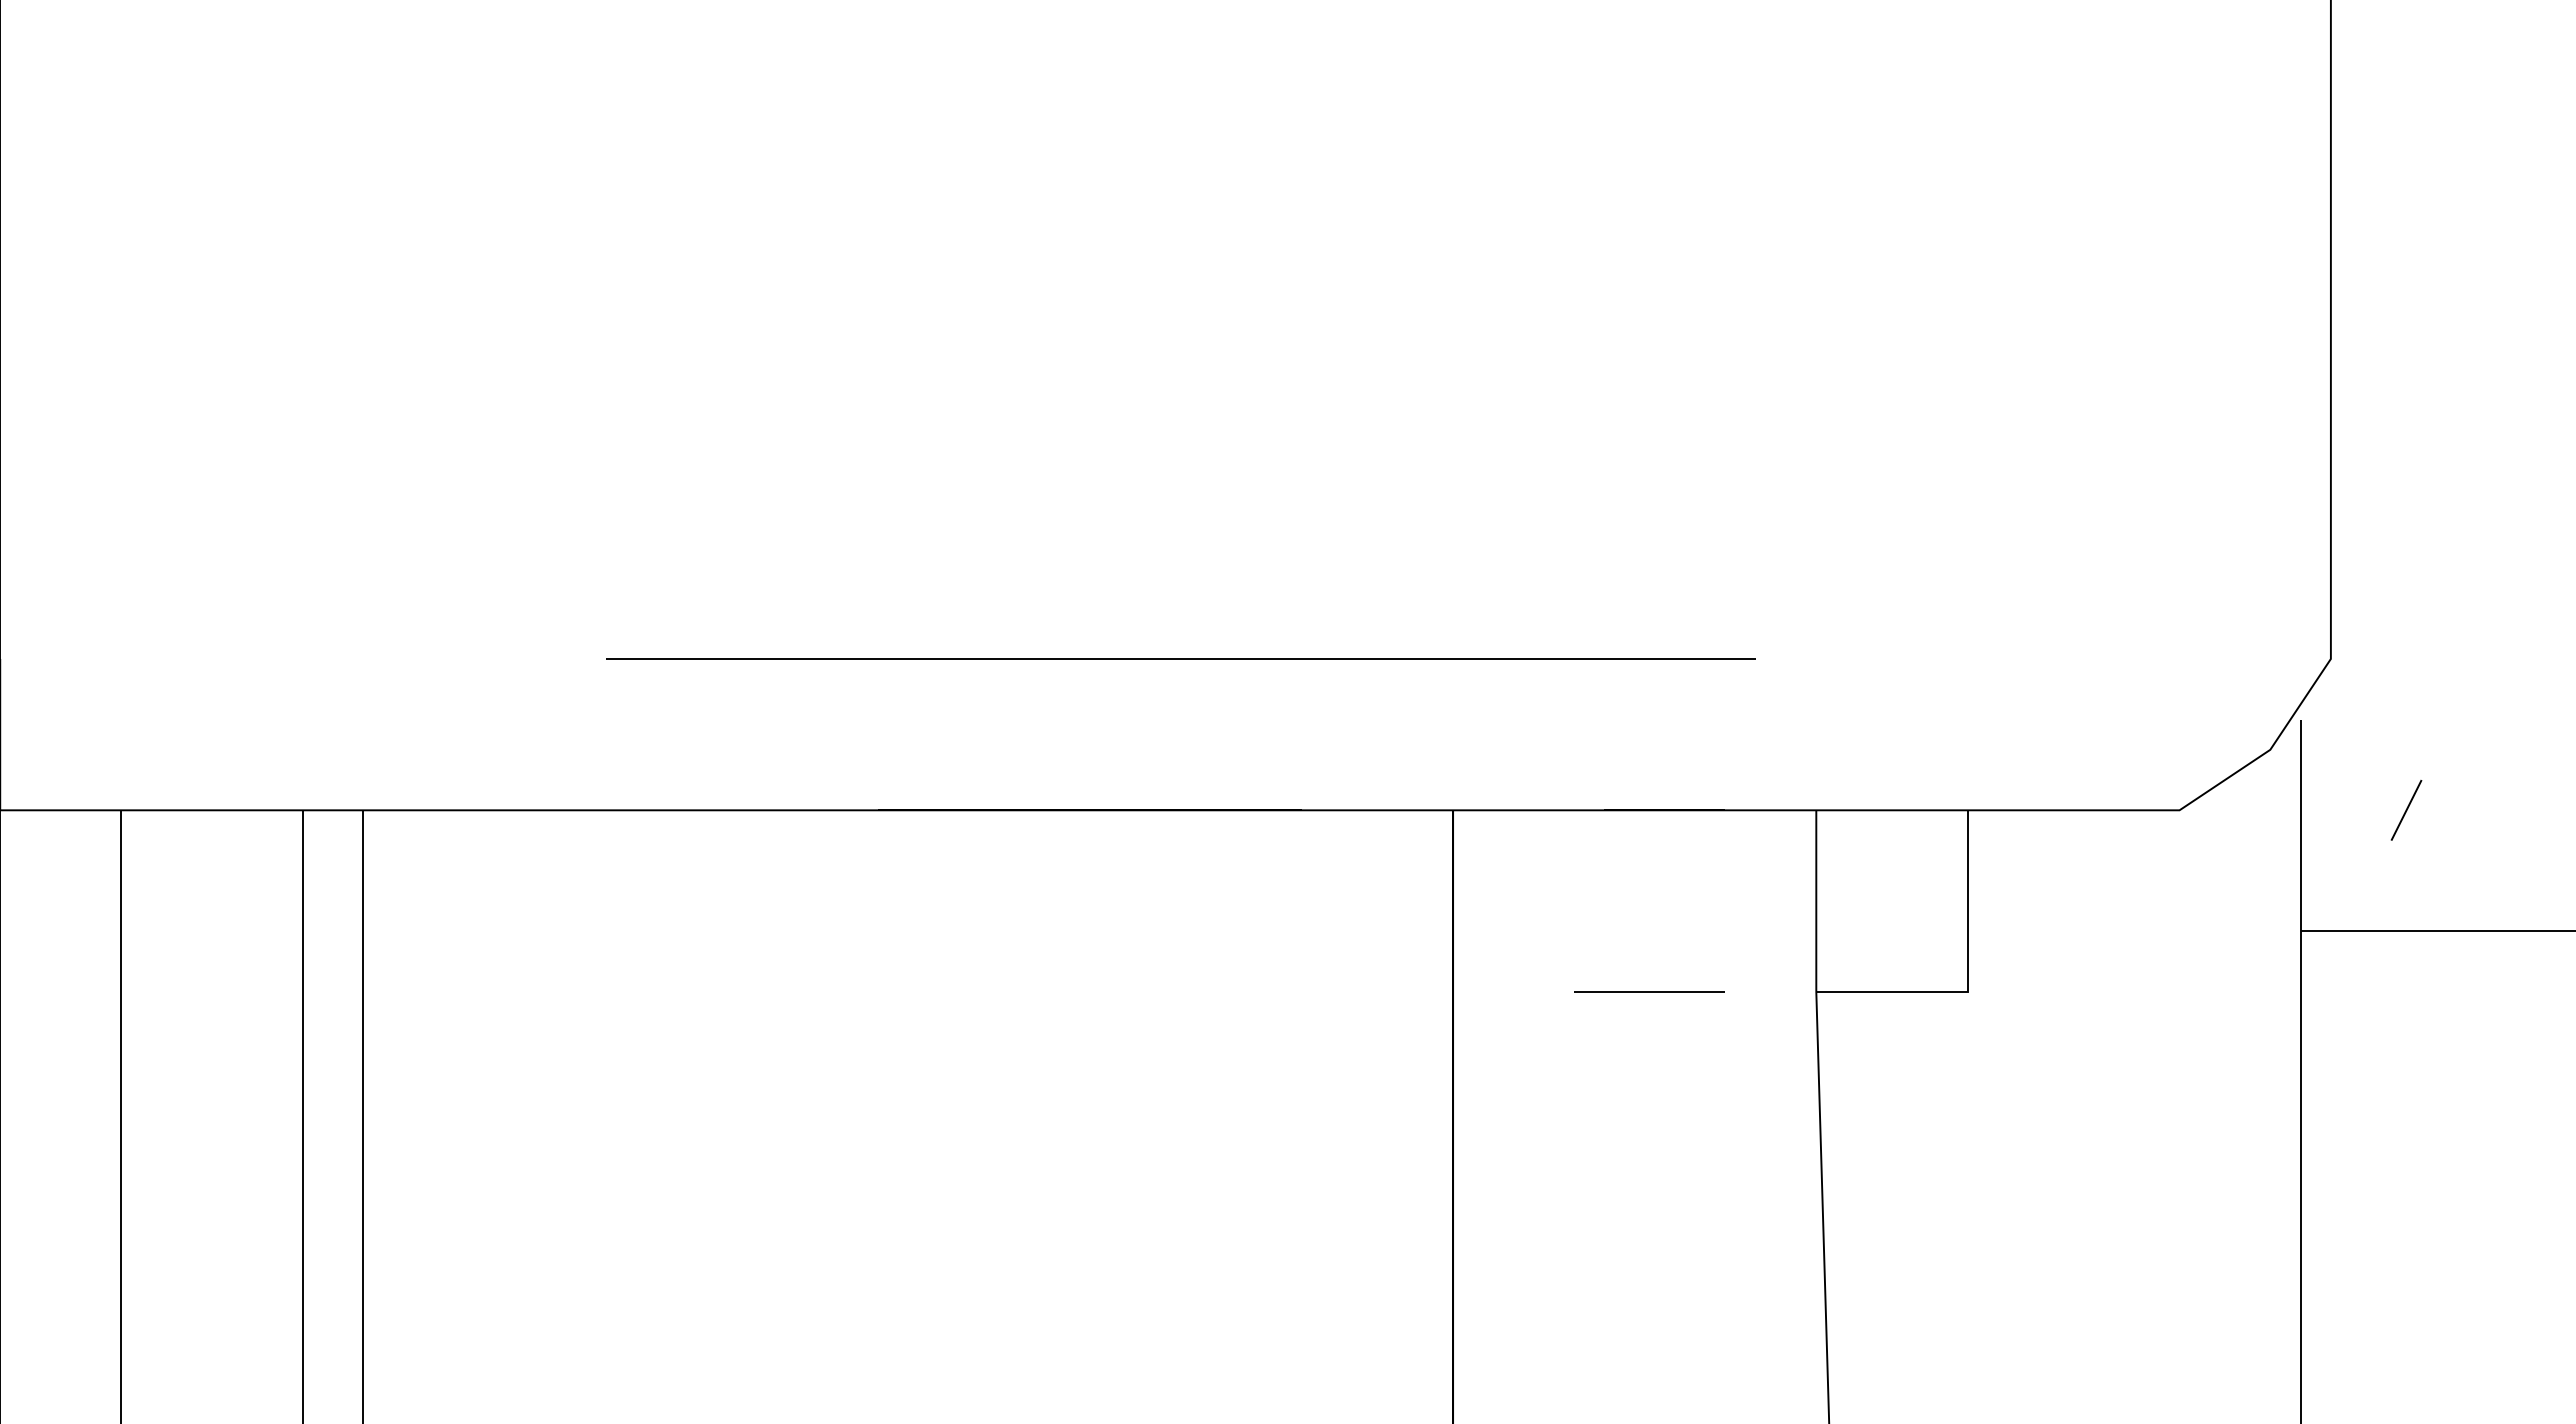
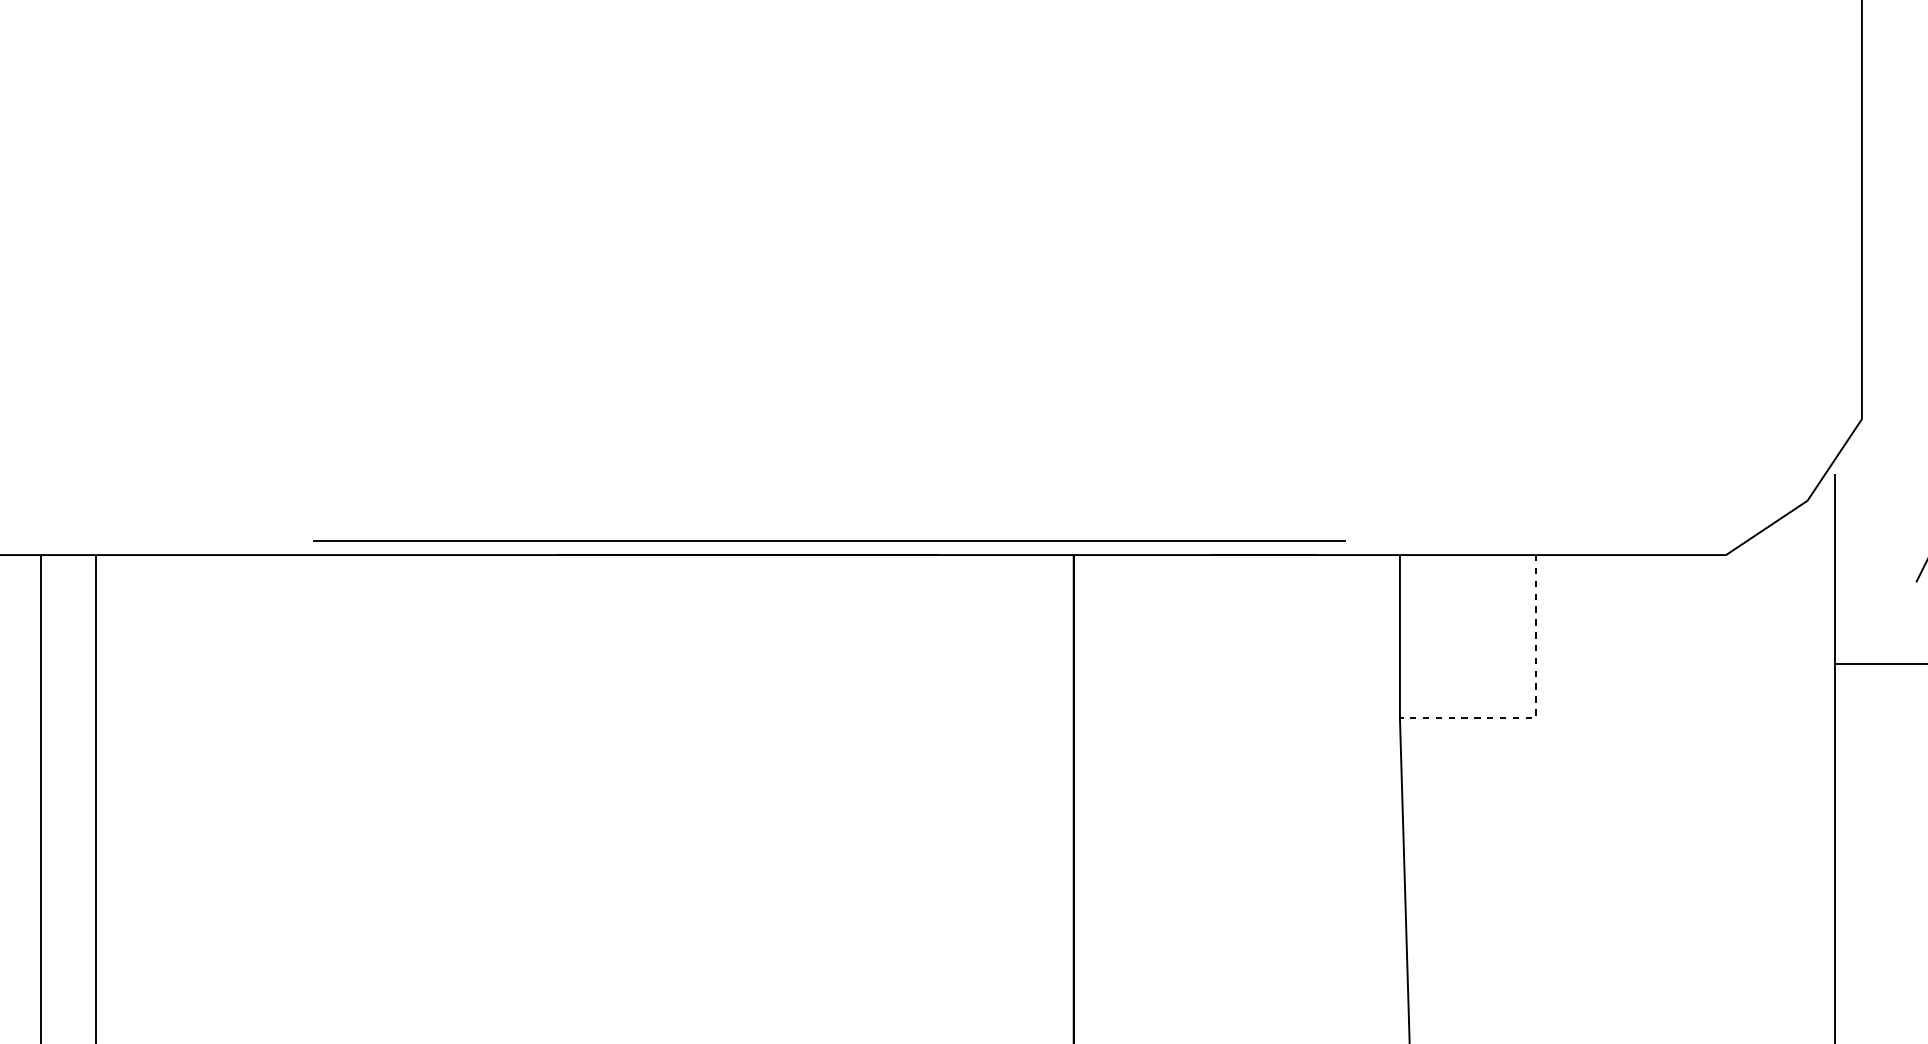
line: (1180, 658) -> (829, 540), moved
line: (1967, 978) -> (1535, 706), solid -> dashed
line: (1649, 991) -> (1250, 717), removed

